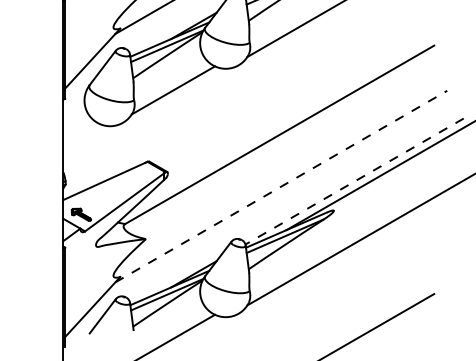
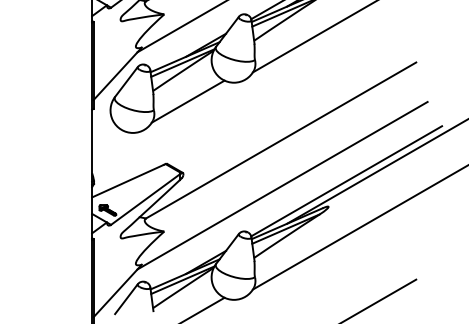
line: (354, 181) -> (346, 181), dashed -> solid
line: (281, 186) -> (282, 185), dashed -> solid

